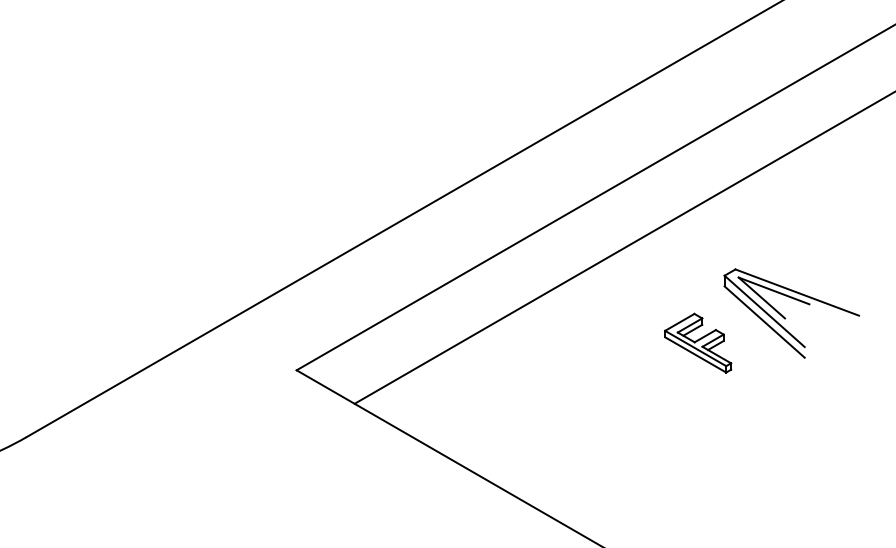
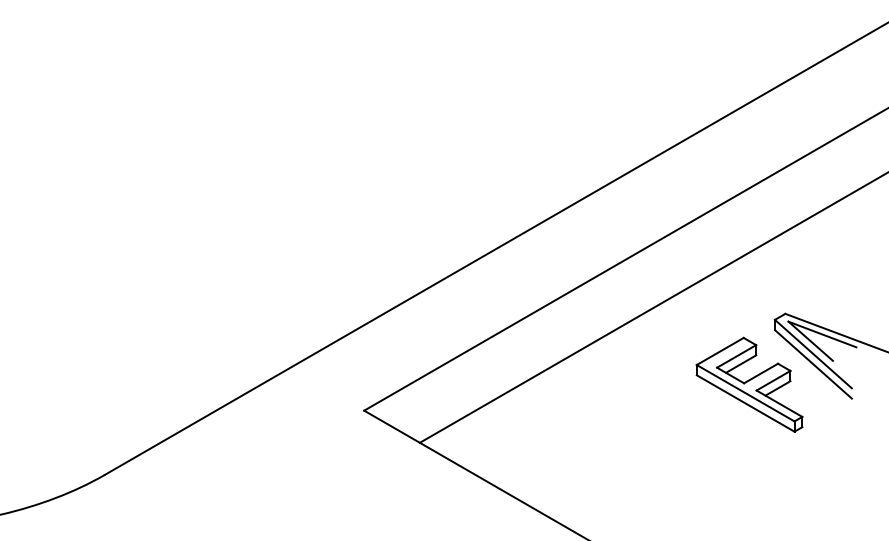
part: (698, 343) -> (749, 384), size x1.67

